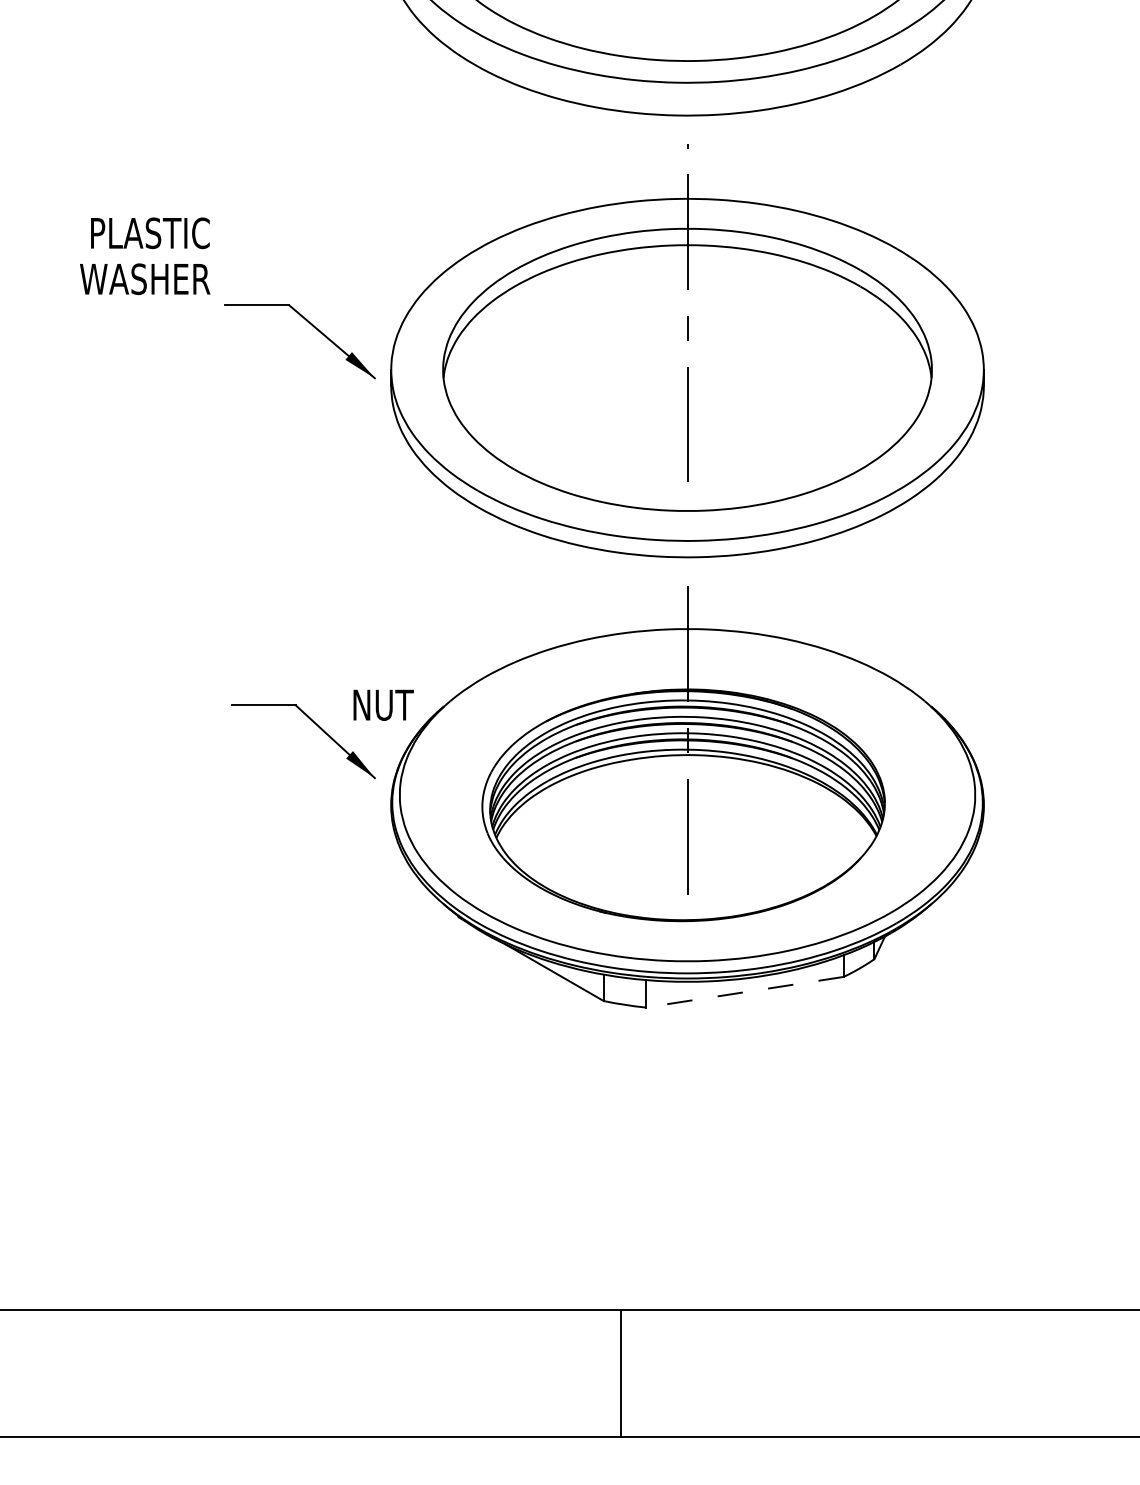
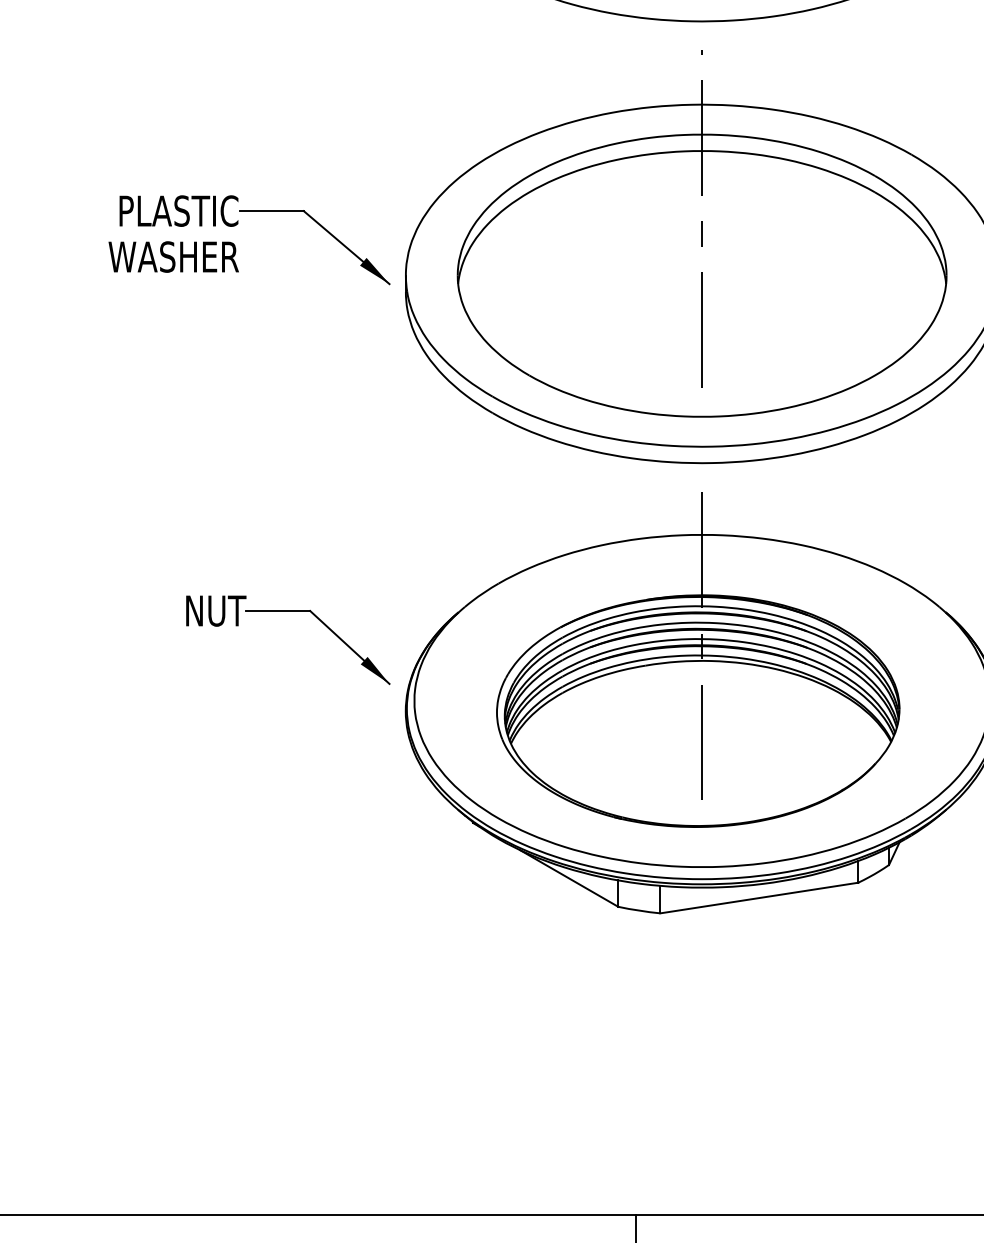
text: (145, 255) -> (174, 233), moved
text: (383, 704) -> (216, 610), moved
line: (744, 992) -> (759, 898), dashed -> solid

